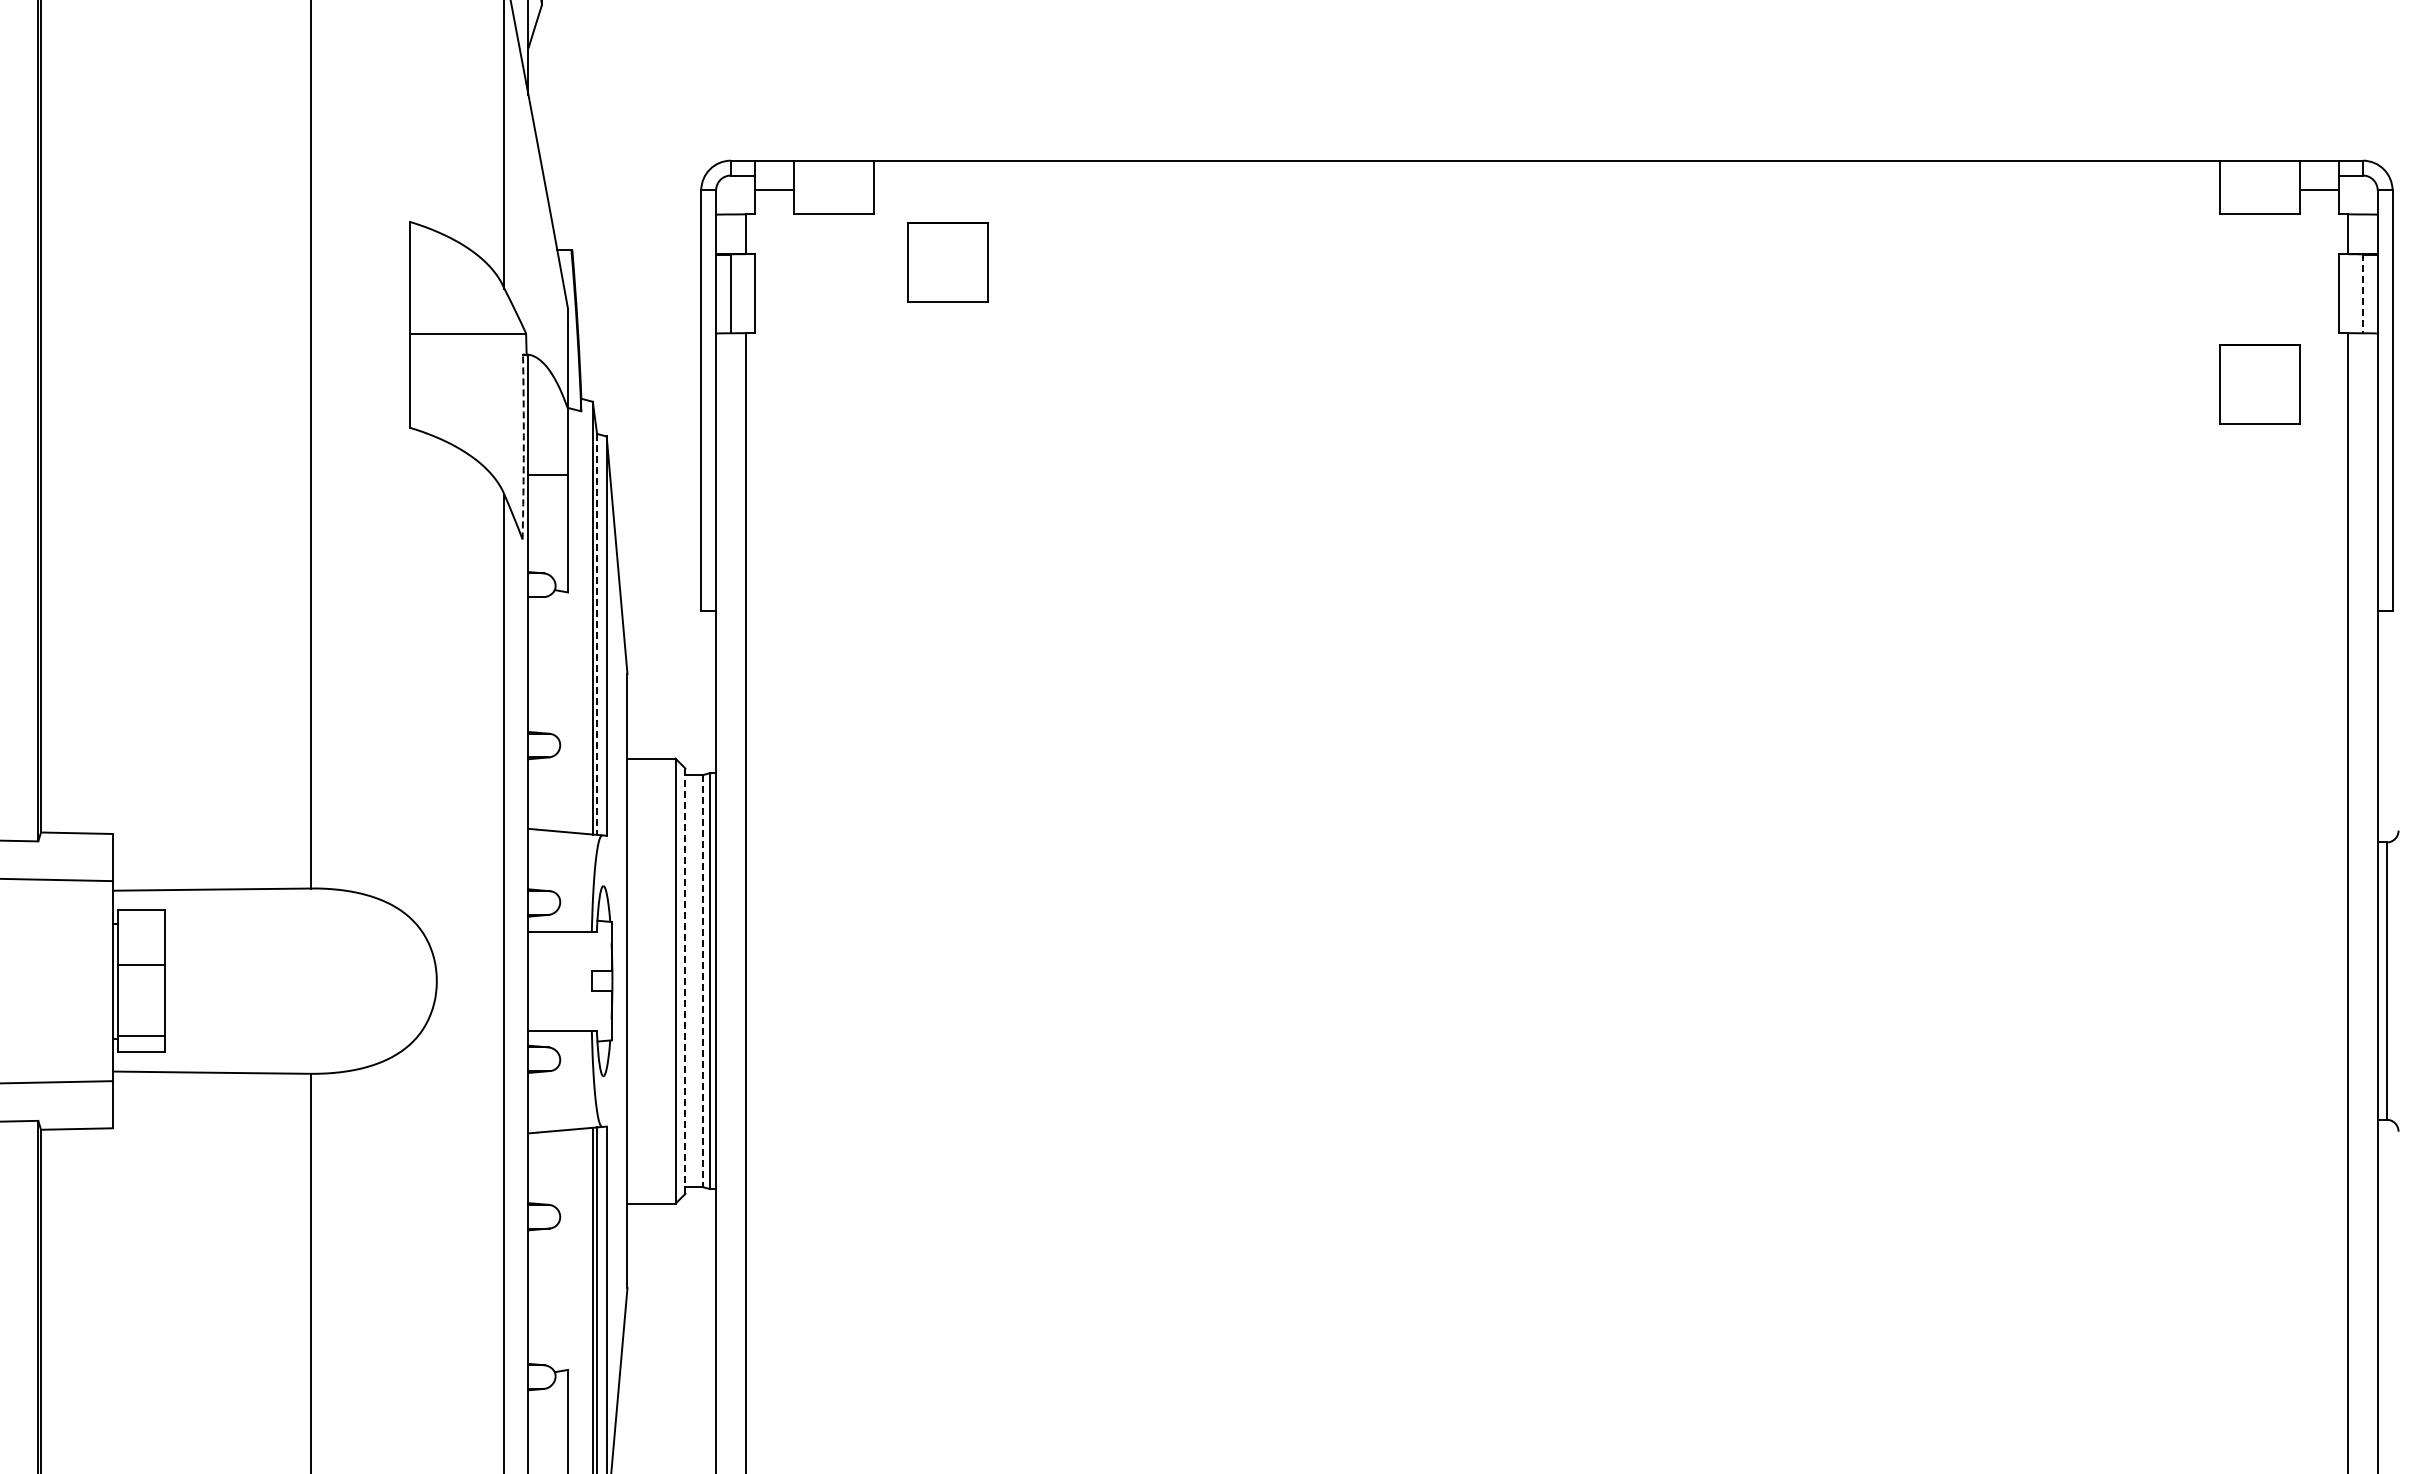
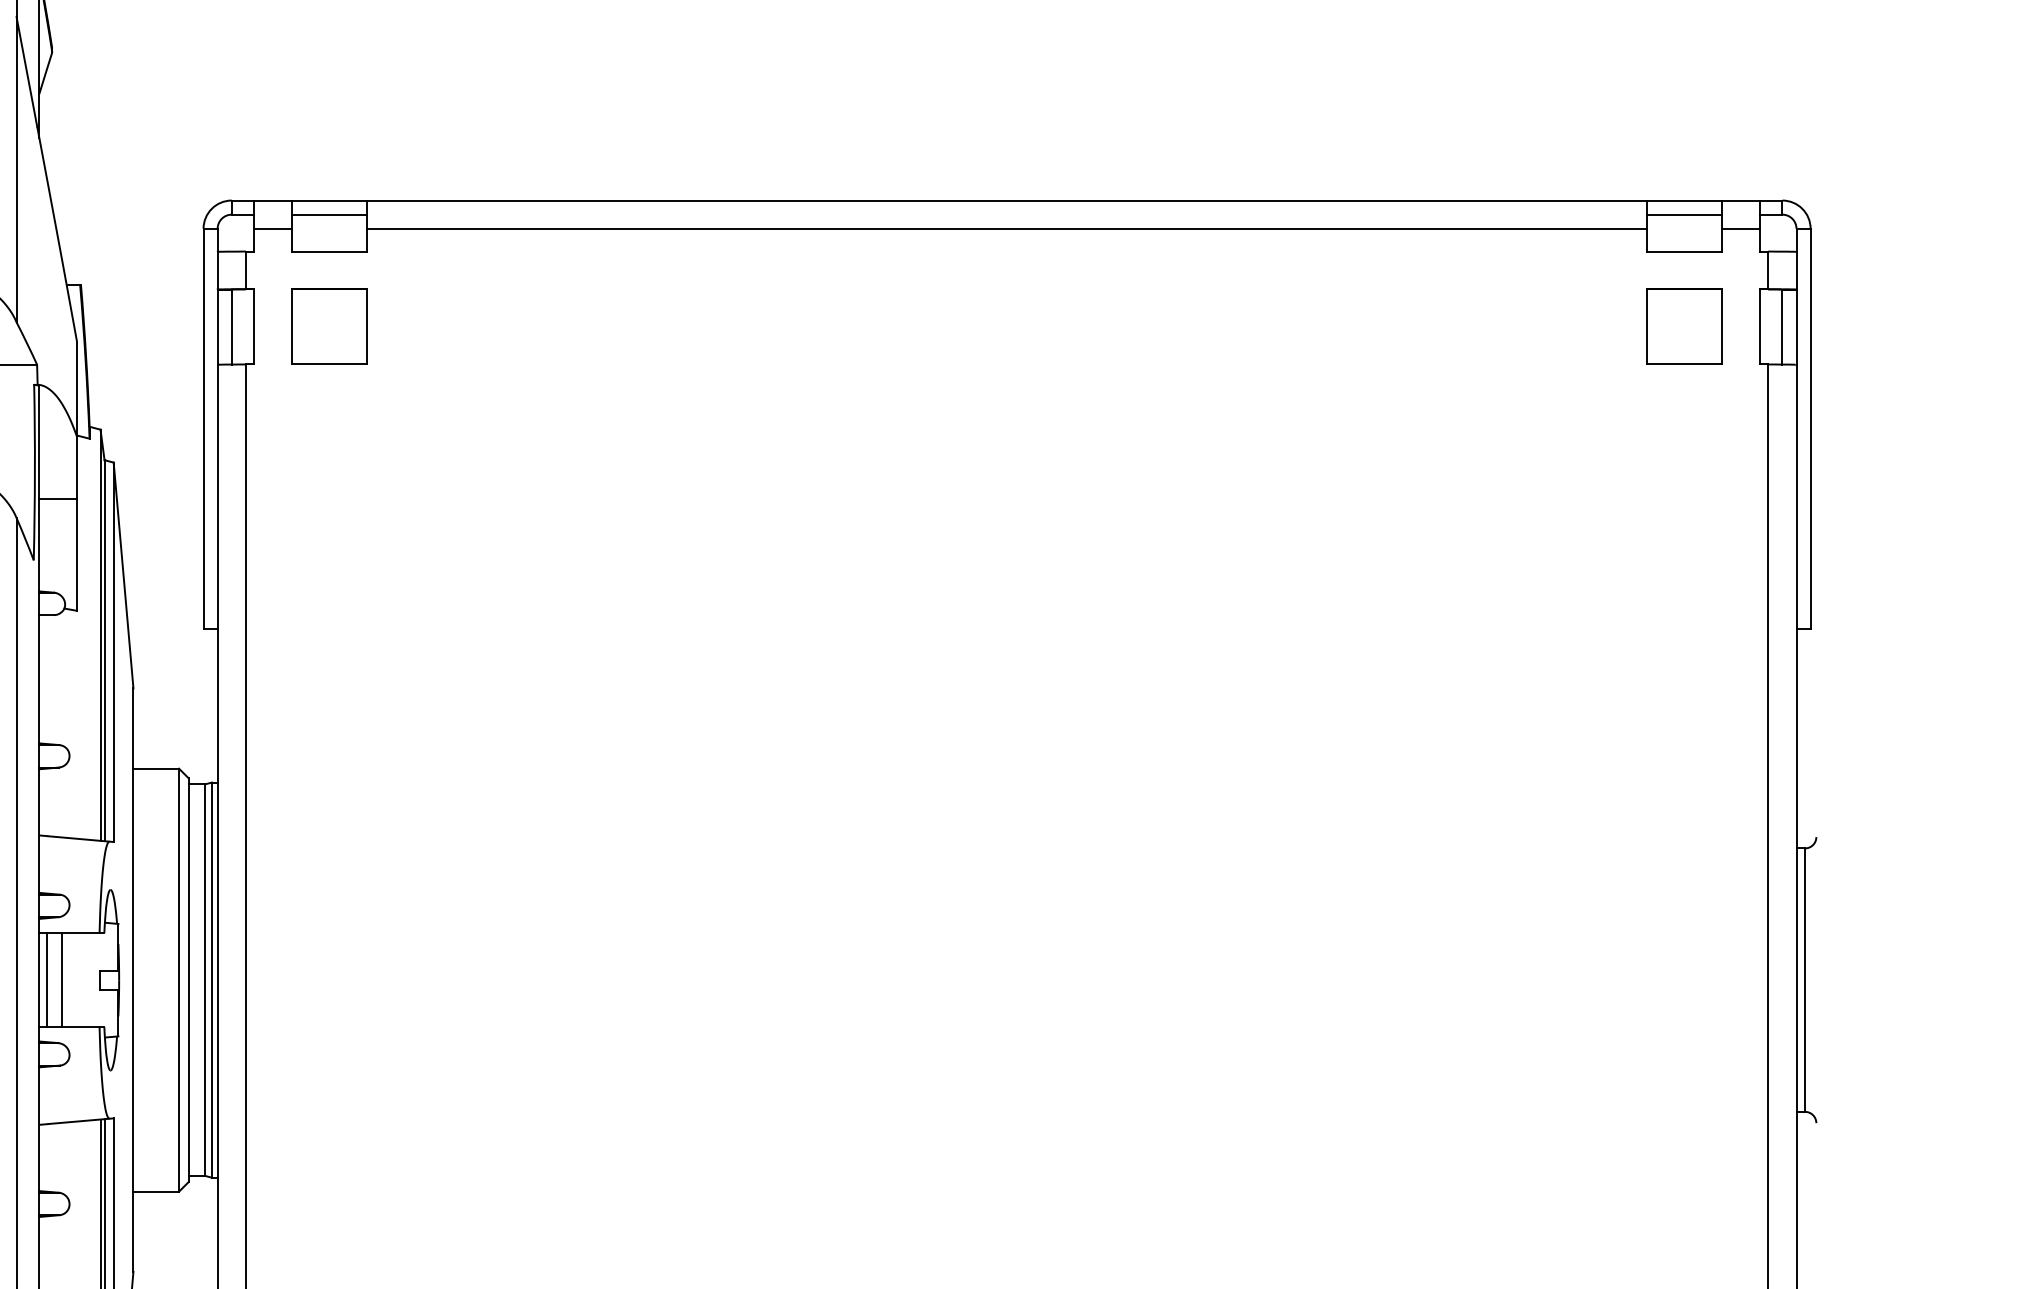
line: (833, 175) -> (329, 214), added
line: (2259, 175) -> (1684, 214), added
line: (1546, 190) -> (1006, 228), added
part: (947, 262) -> (329, 326), moved
line: (2362, 294) -> (1782, 327), dashed -> solid
part: (2259, 384) -> (1684, 326), moved
arc: (523, 447) -> (34, 473), dashed -> solid
line: (597, 634) -> (104, 650), dashed -> solid
line: (536, 980) -> (47, 979), added
line: (552, 980) -> (62, 979), added
line: (685, 981) -> (188, 980), dashed -> solid
line: (702, 981) -> (204, 980), dashed -> solid

